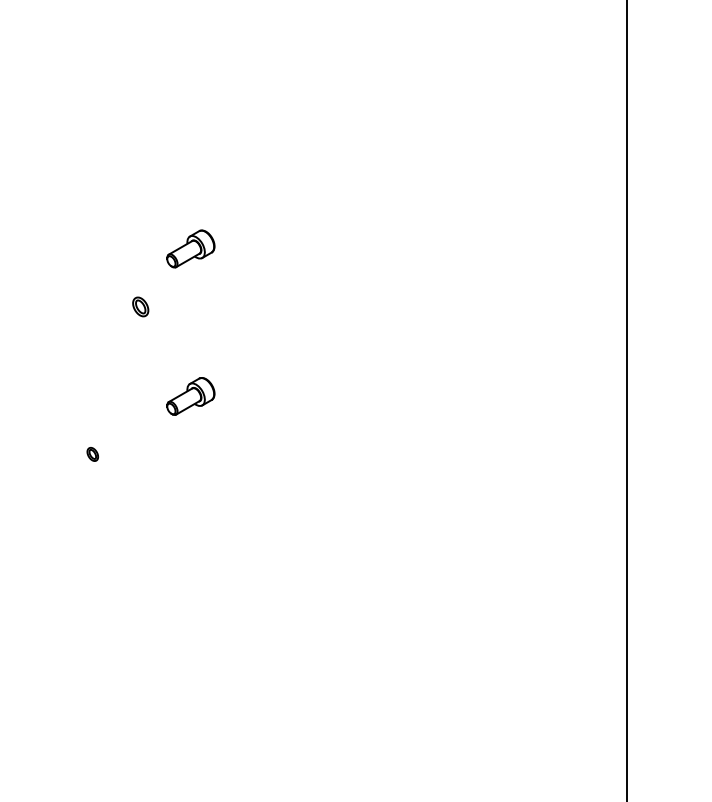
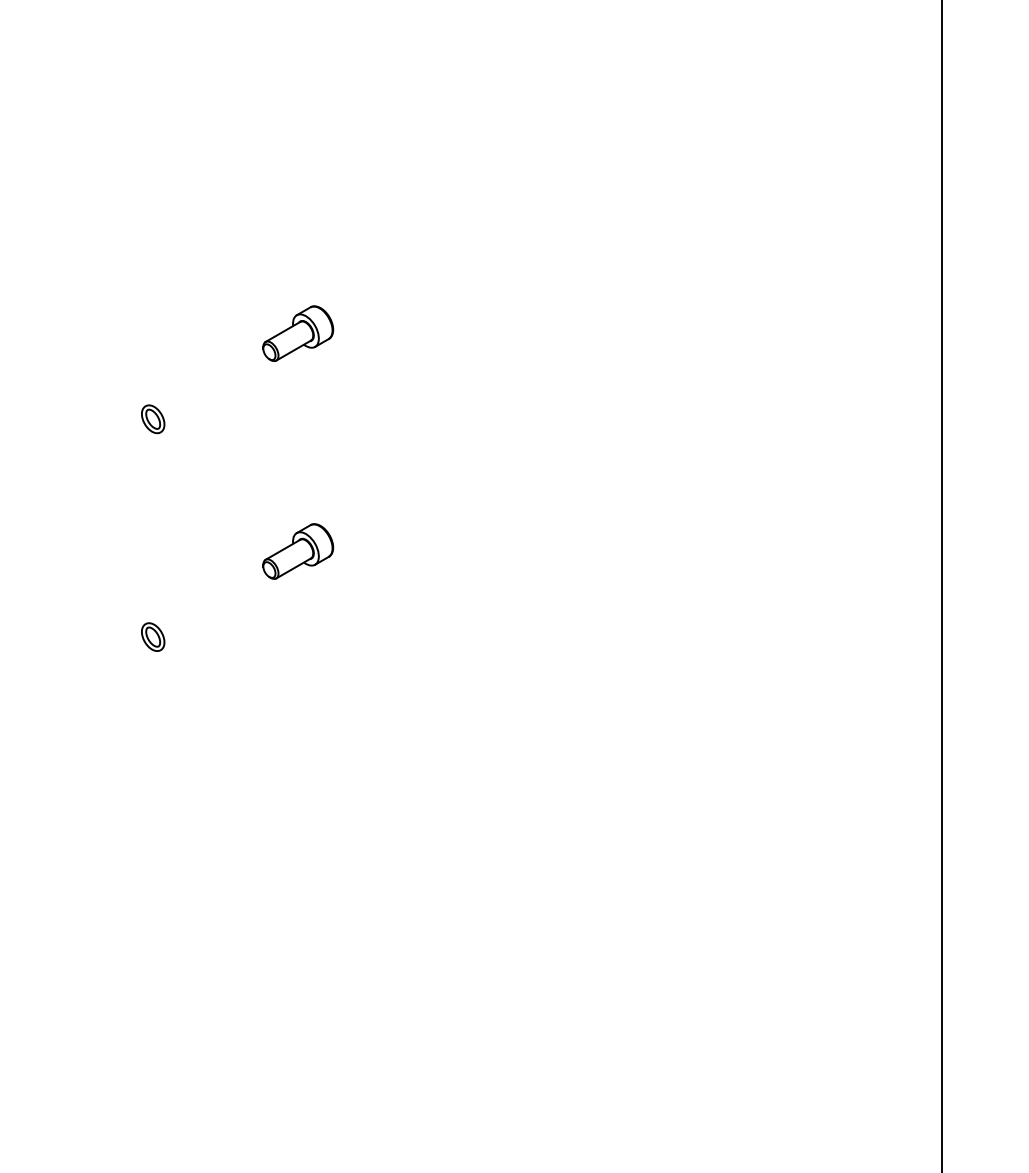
part: (140, 306) -> (152, 418), moved
part: (92, 454) -> (152, 637), size x1.43

